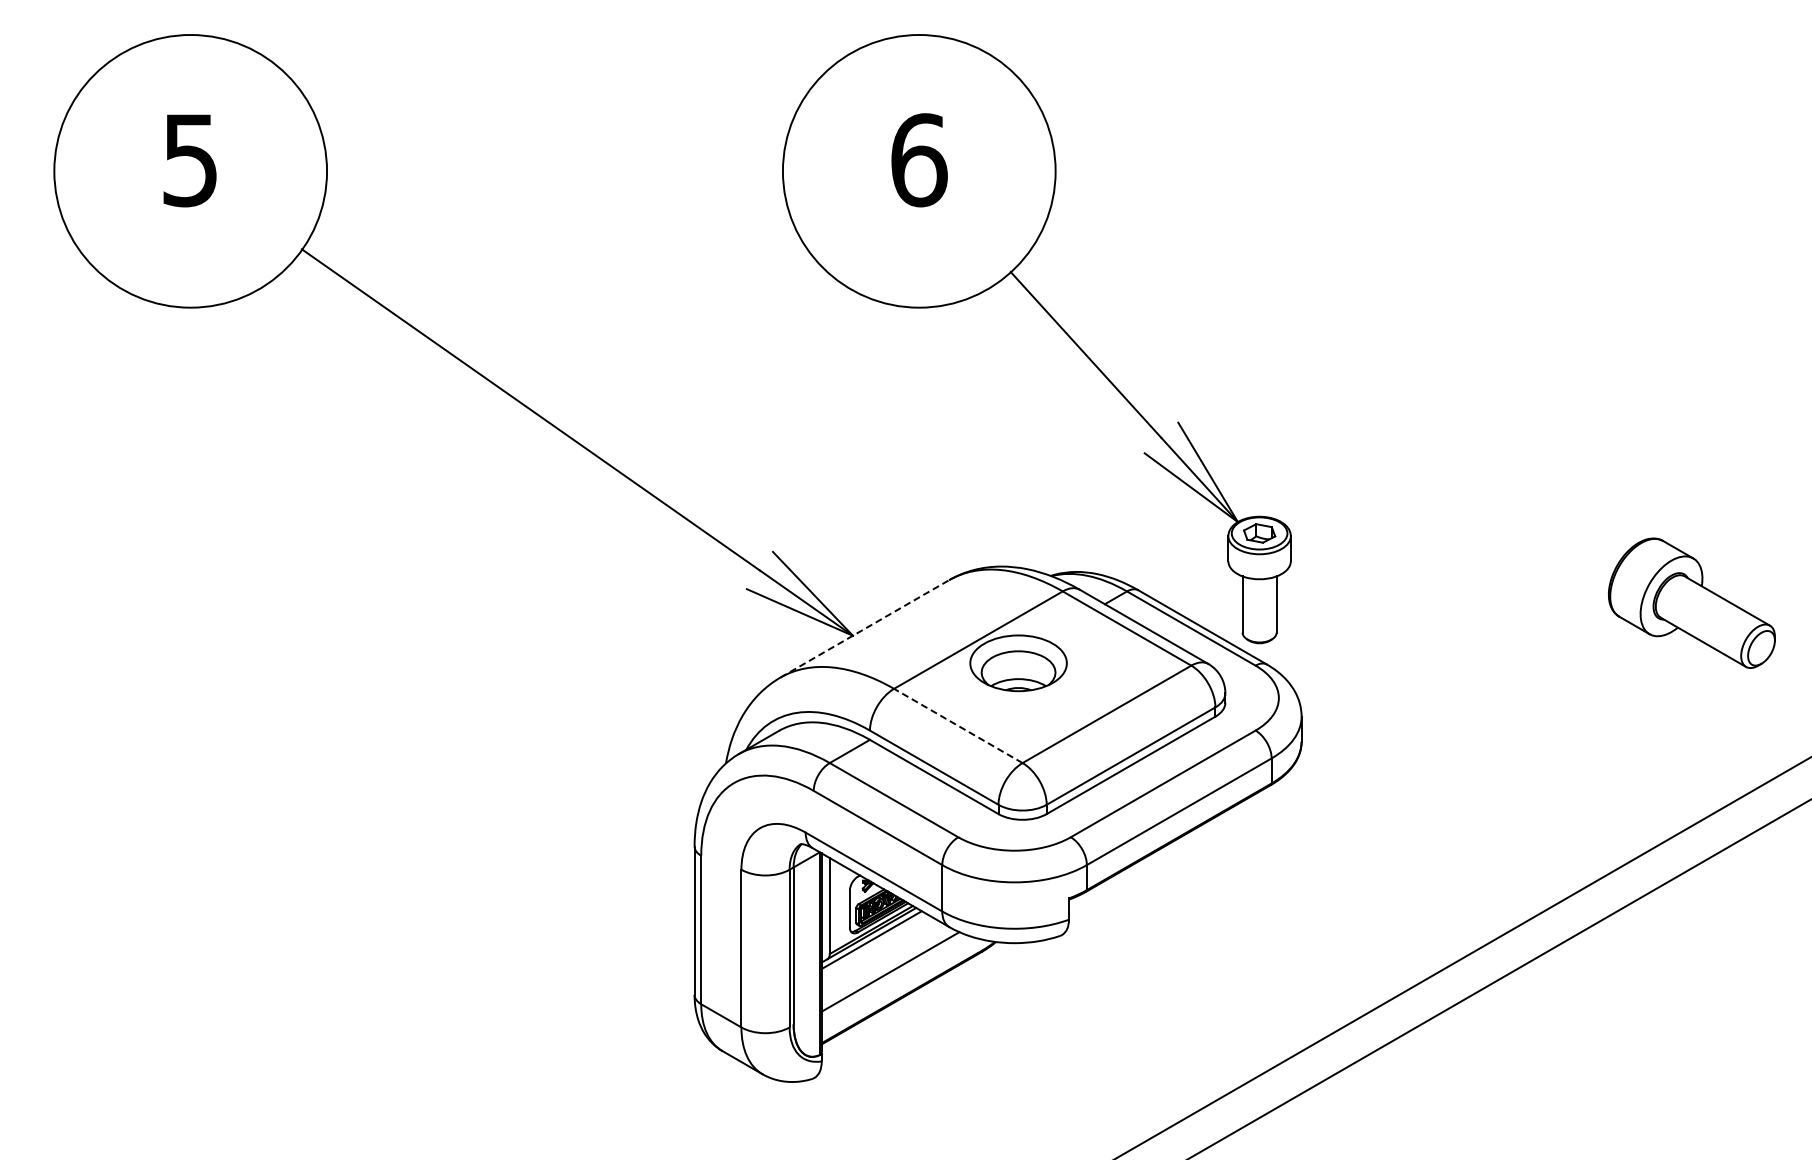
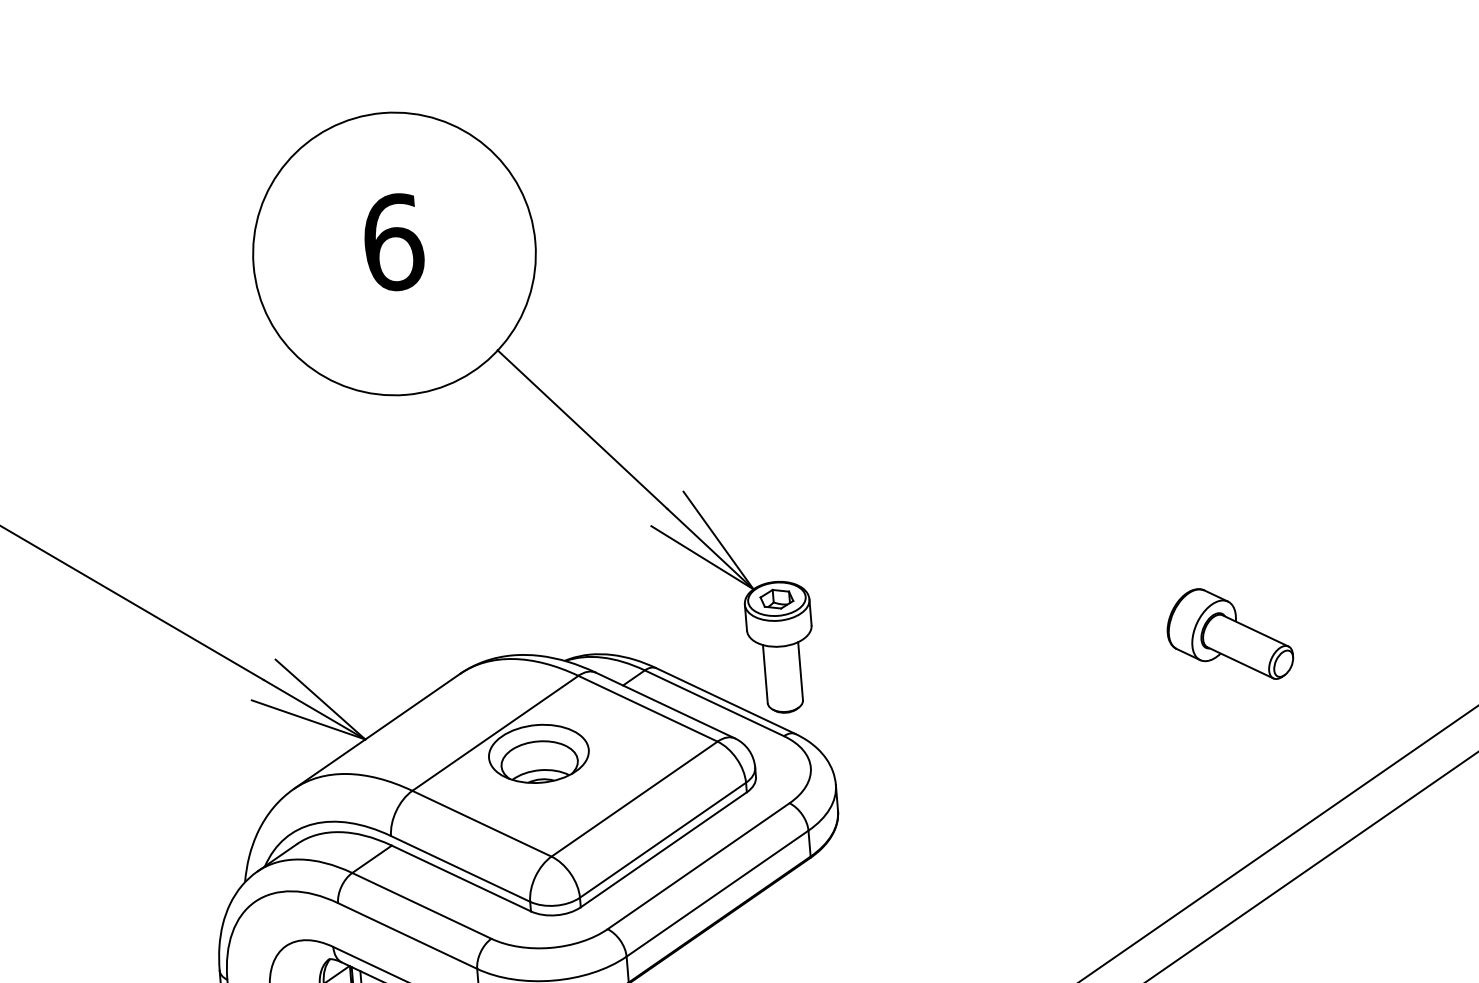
part: (1691, 603) -> (1229, 634), size x0.71
line: (865, 628) -> (377, 730), dashed -> solid
line: (957, 725) -> (481, 823), dashed -> solid

